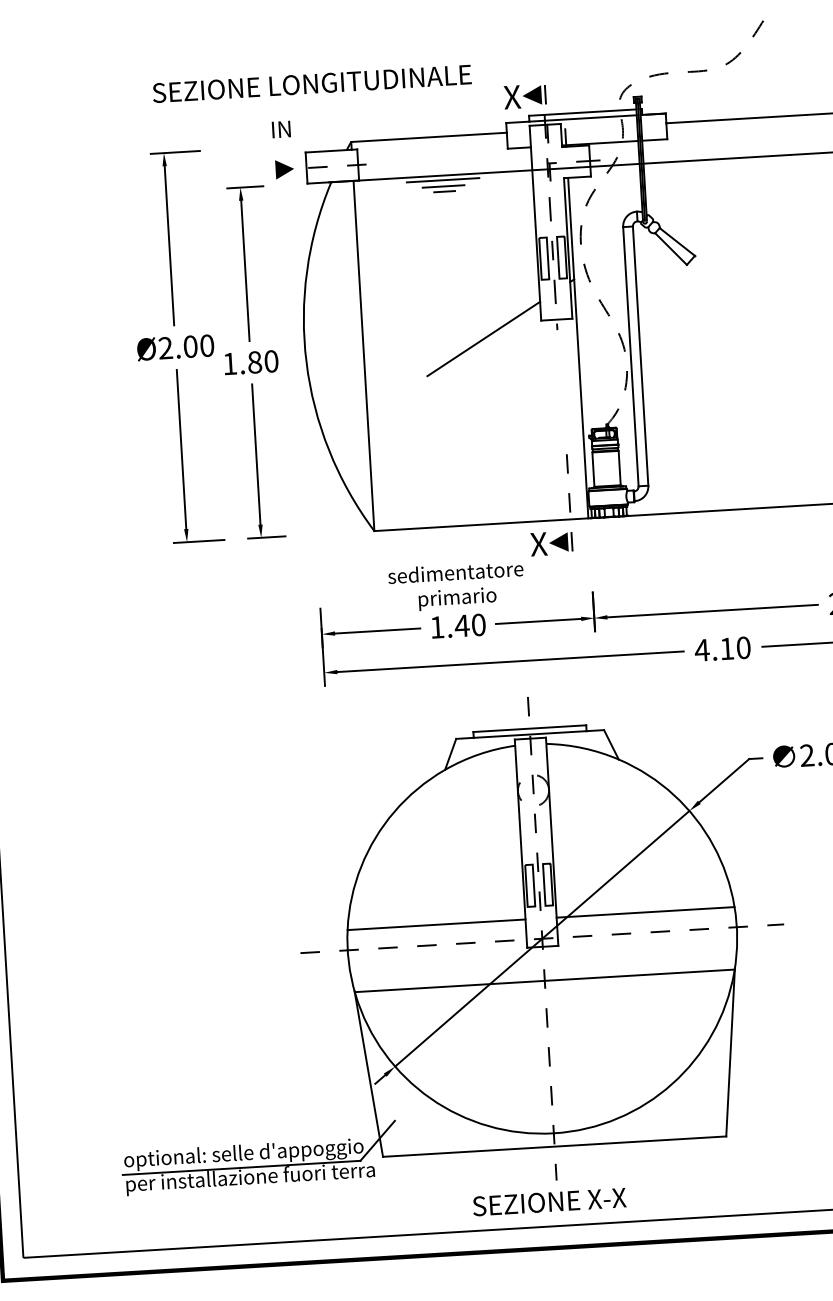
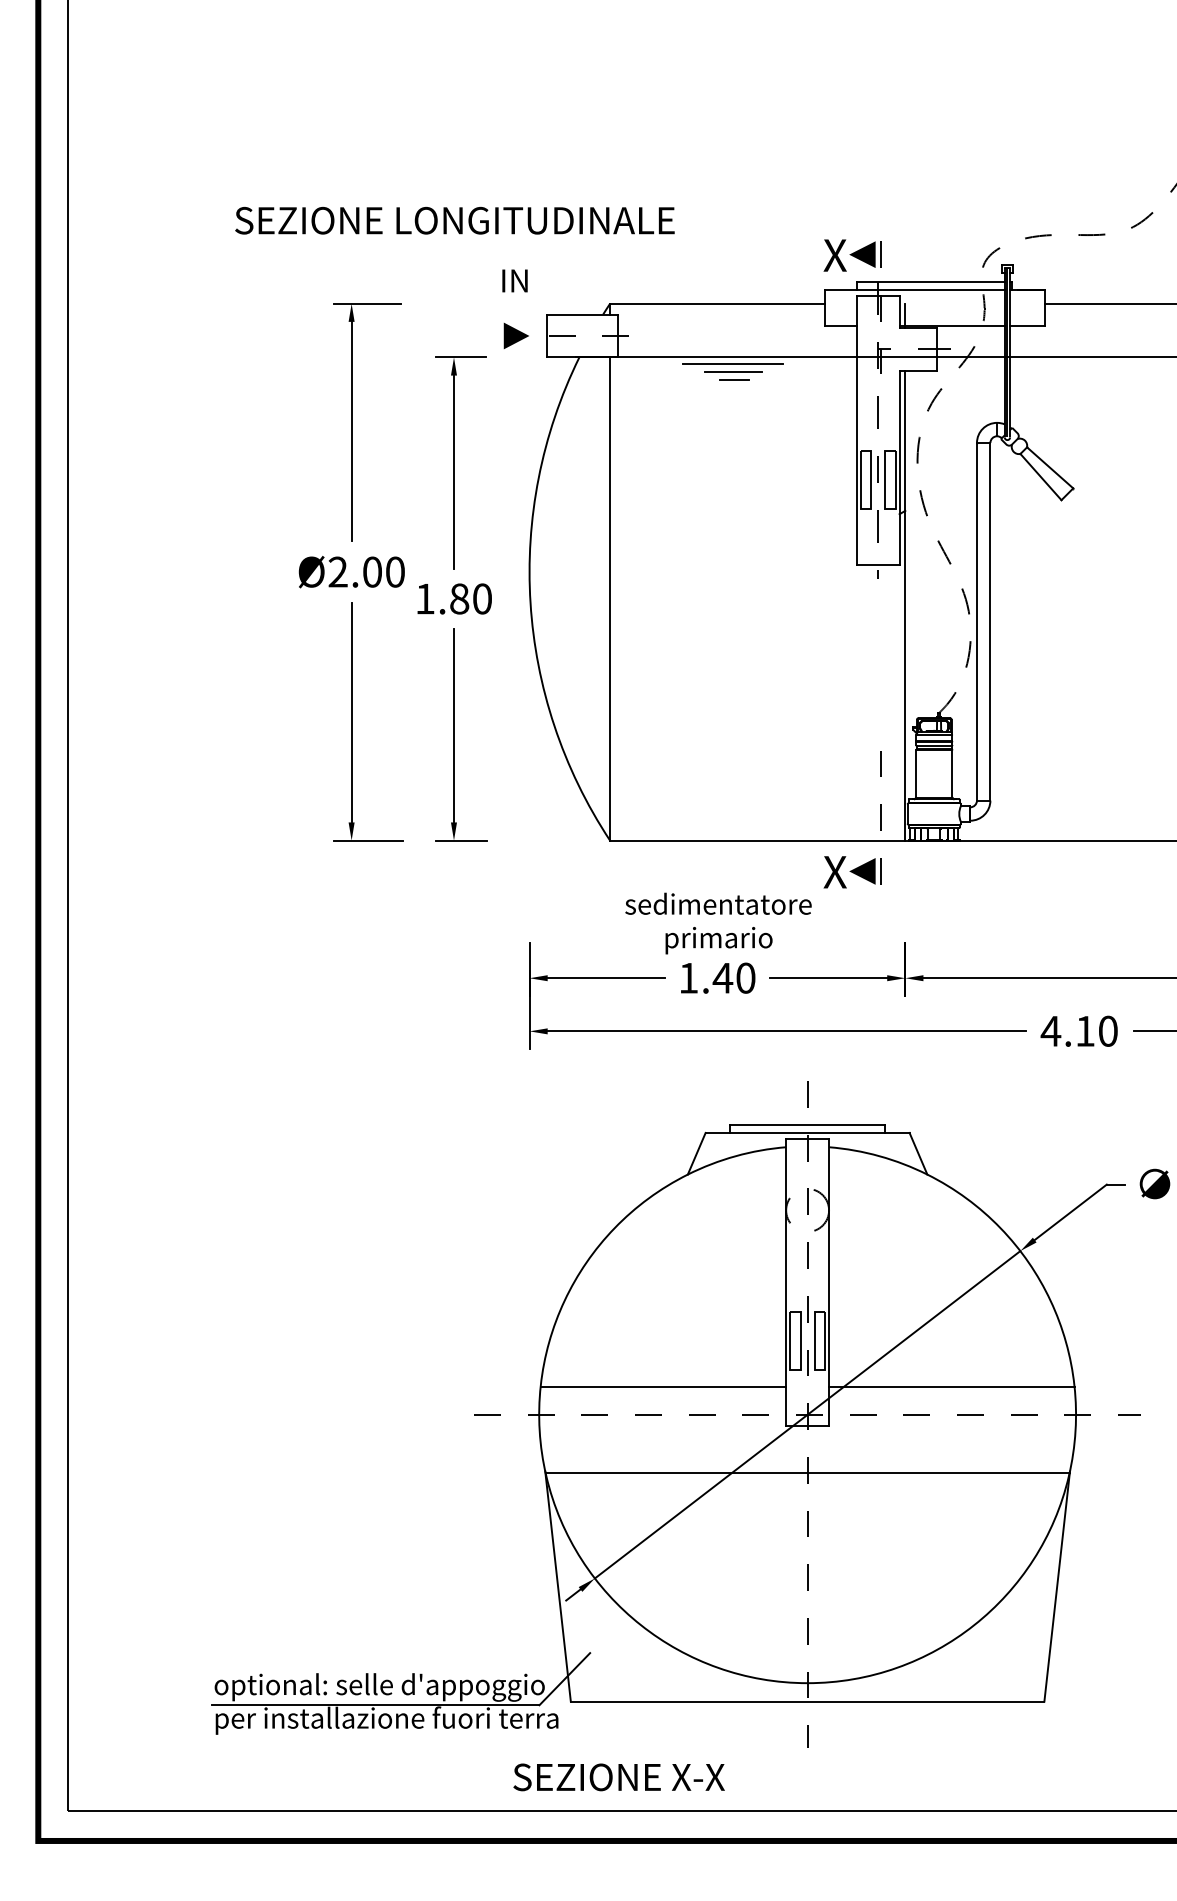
text: (311, 83) -> (454, 220), moved
line: (483, 338) -> (775, 584), removed
text: (549, 1202) -> (618, 1777), moved

